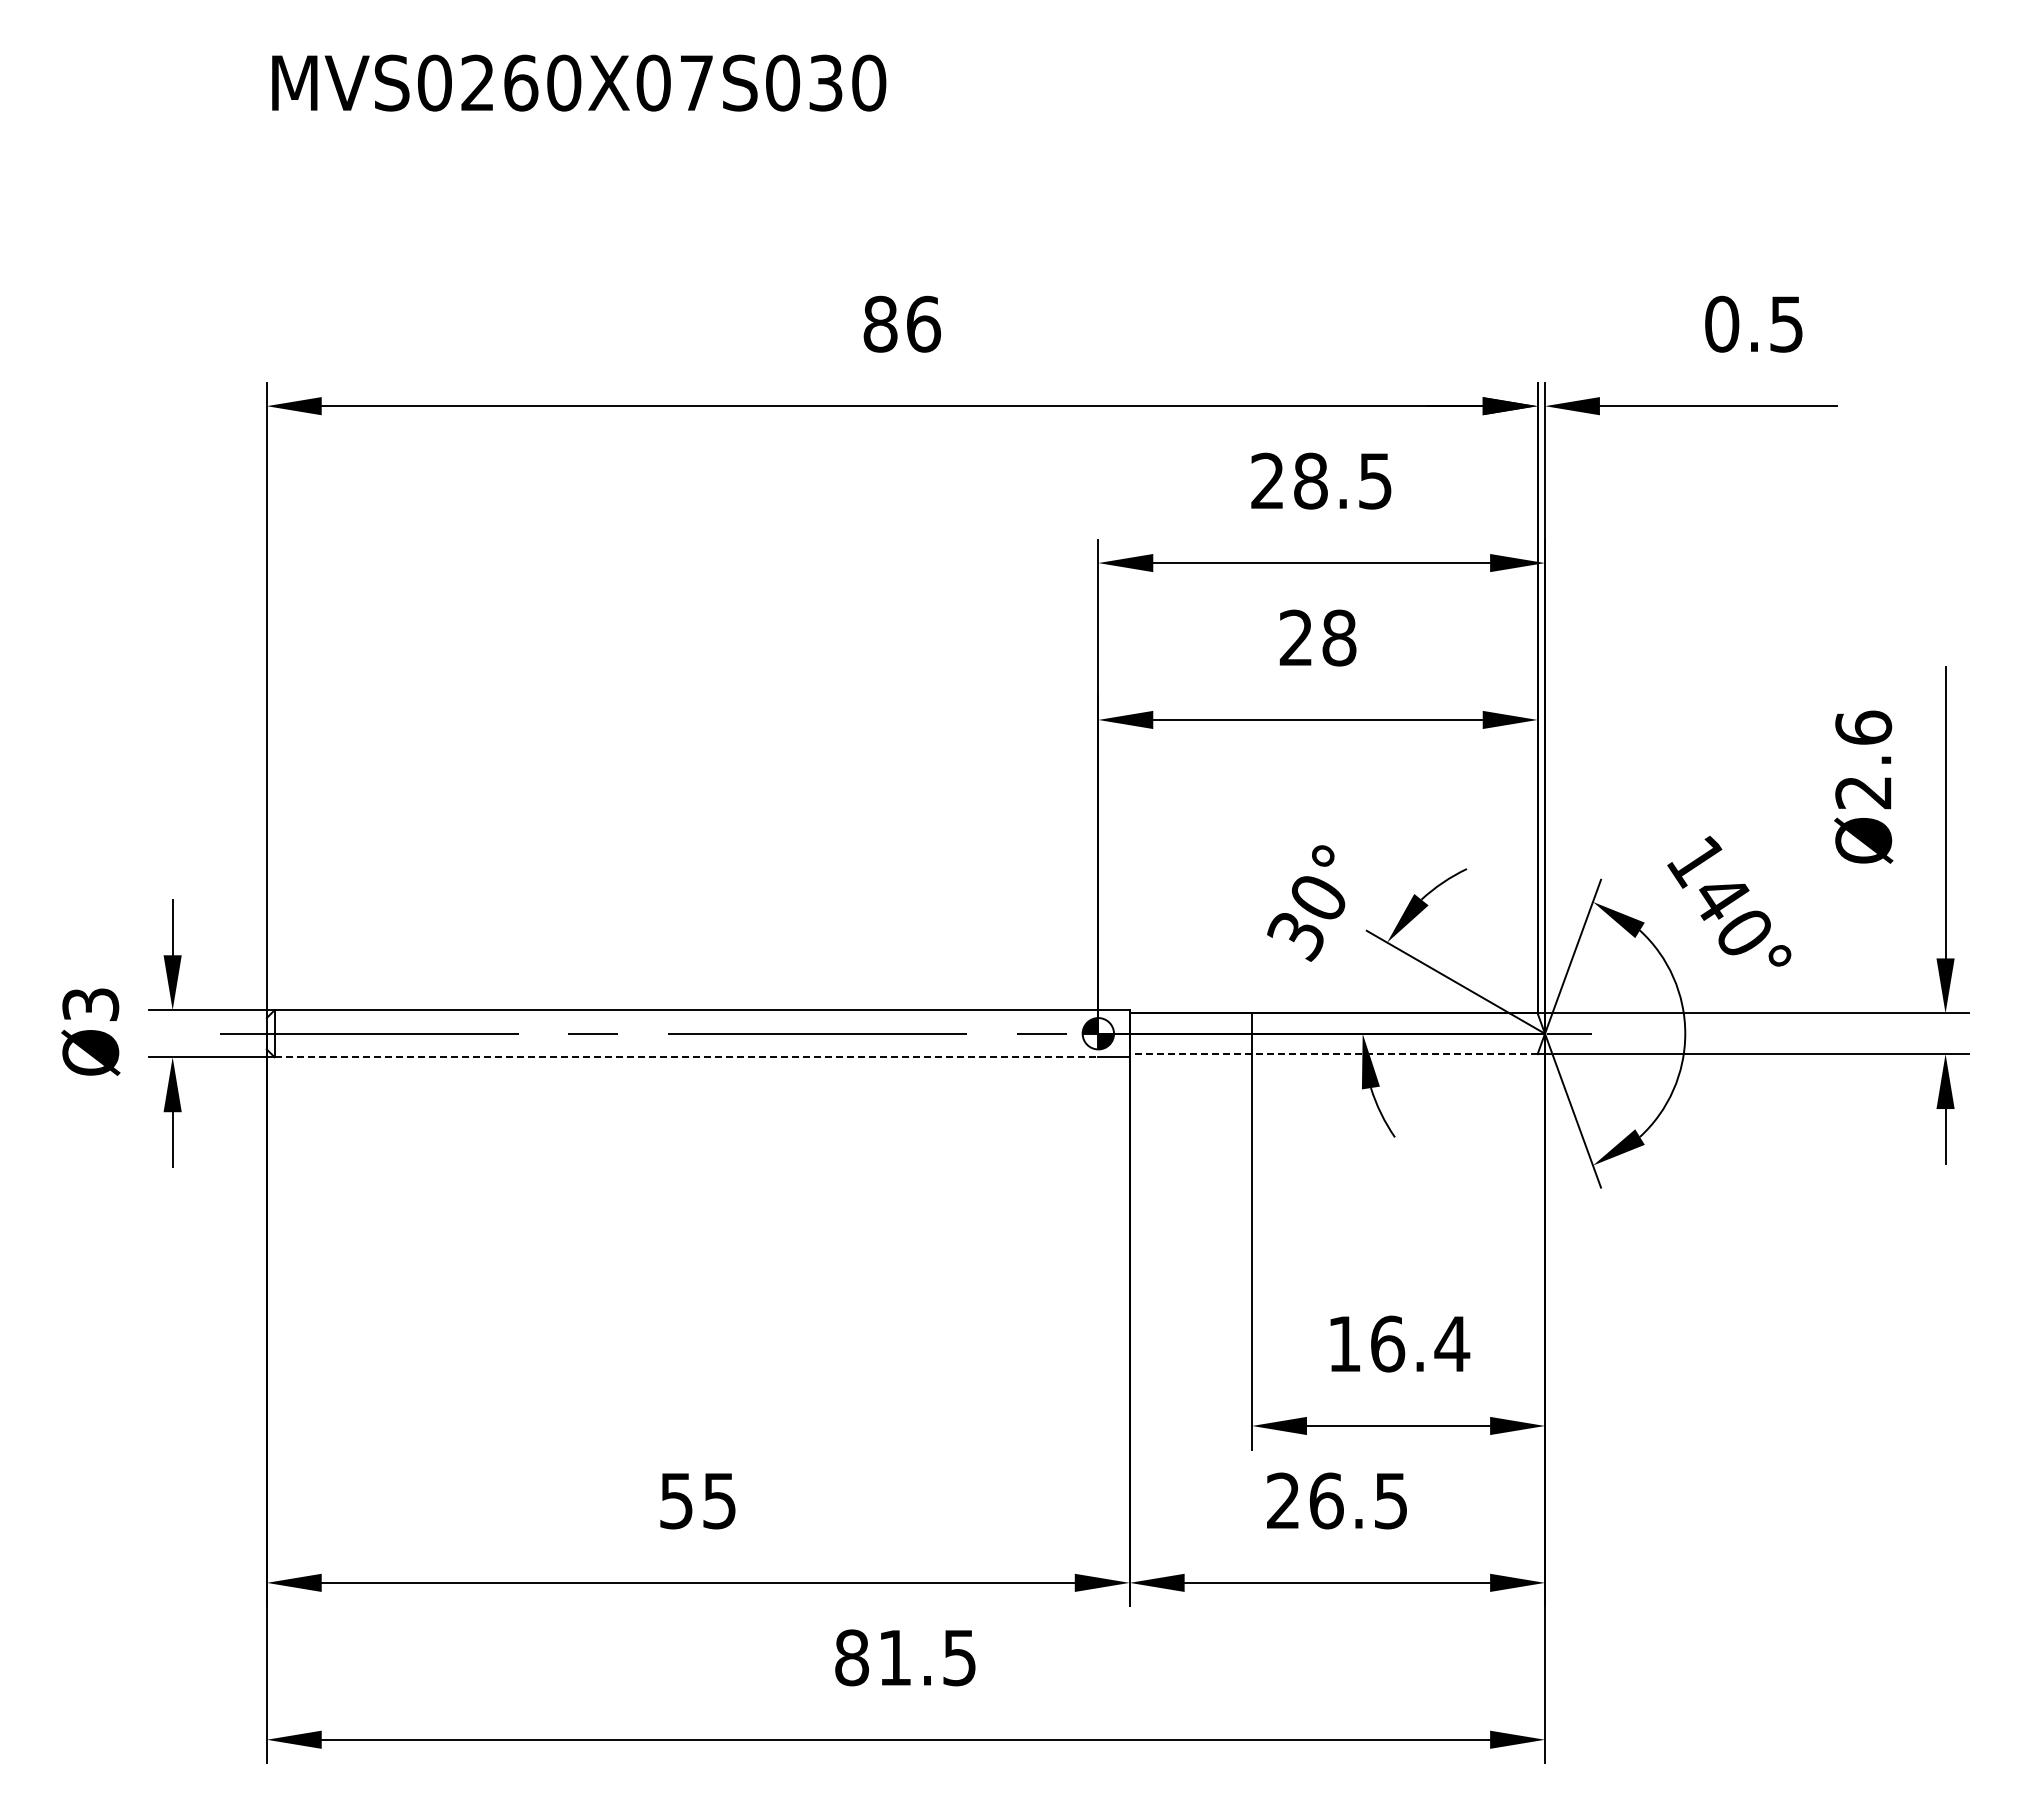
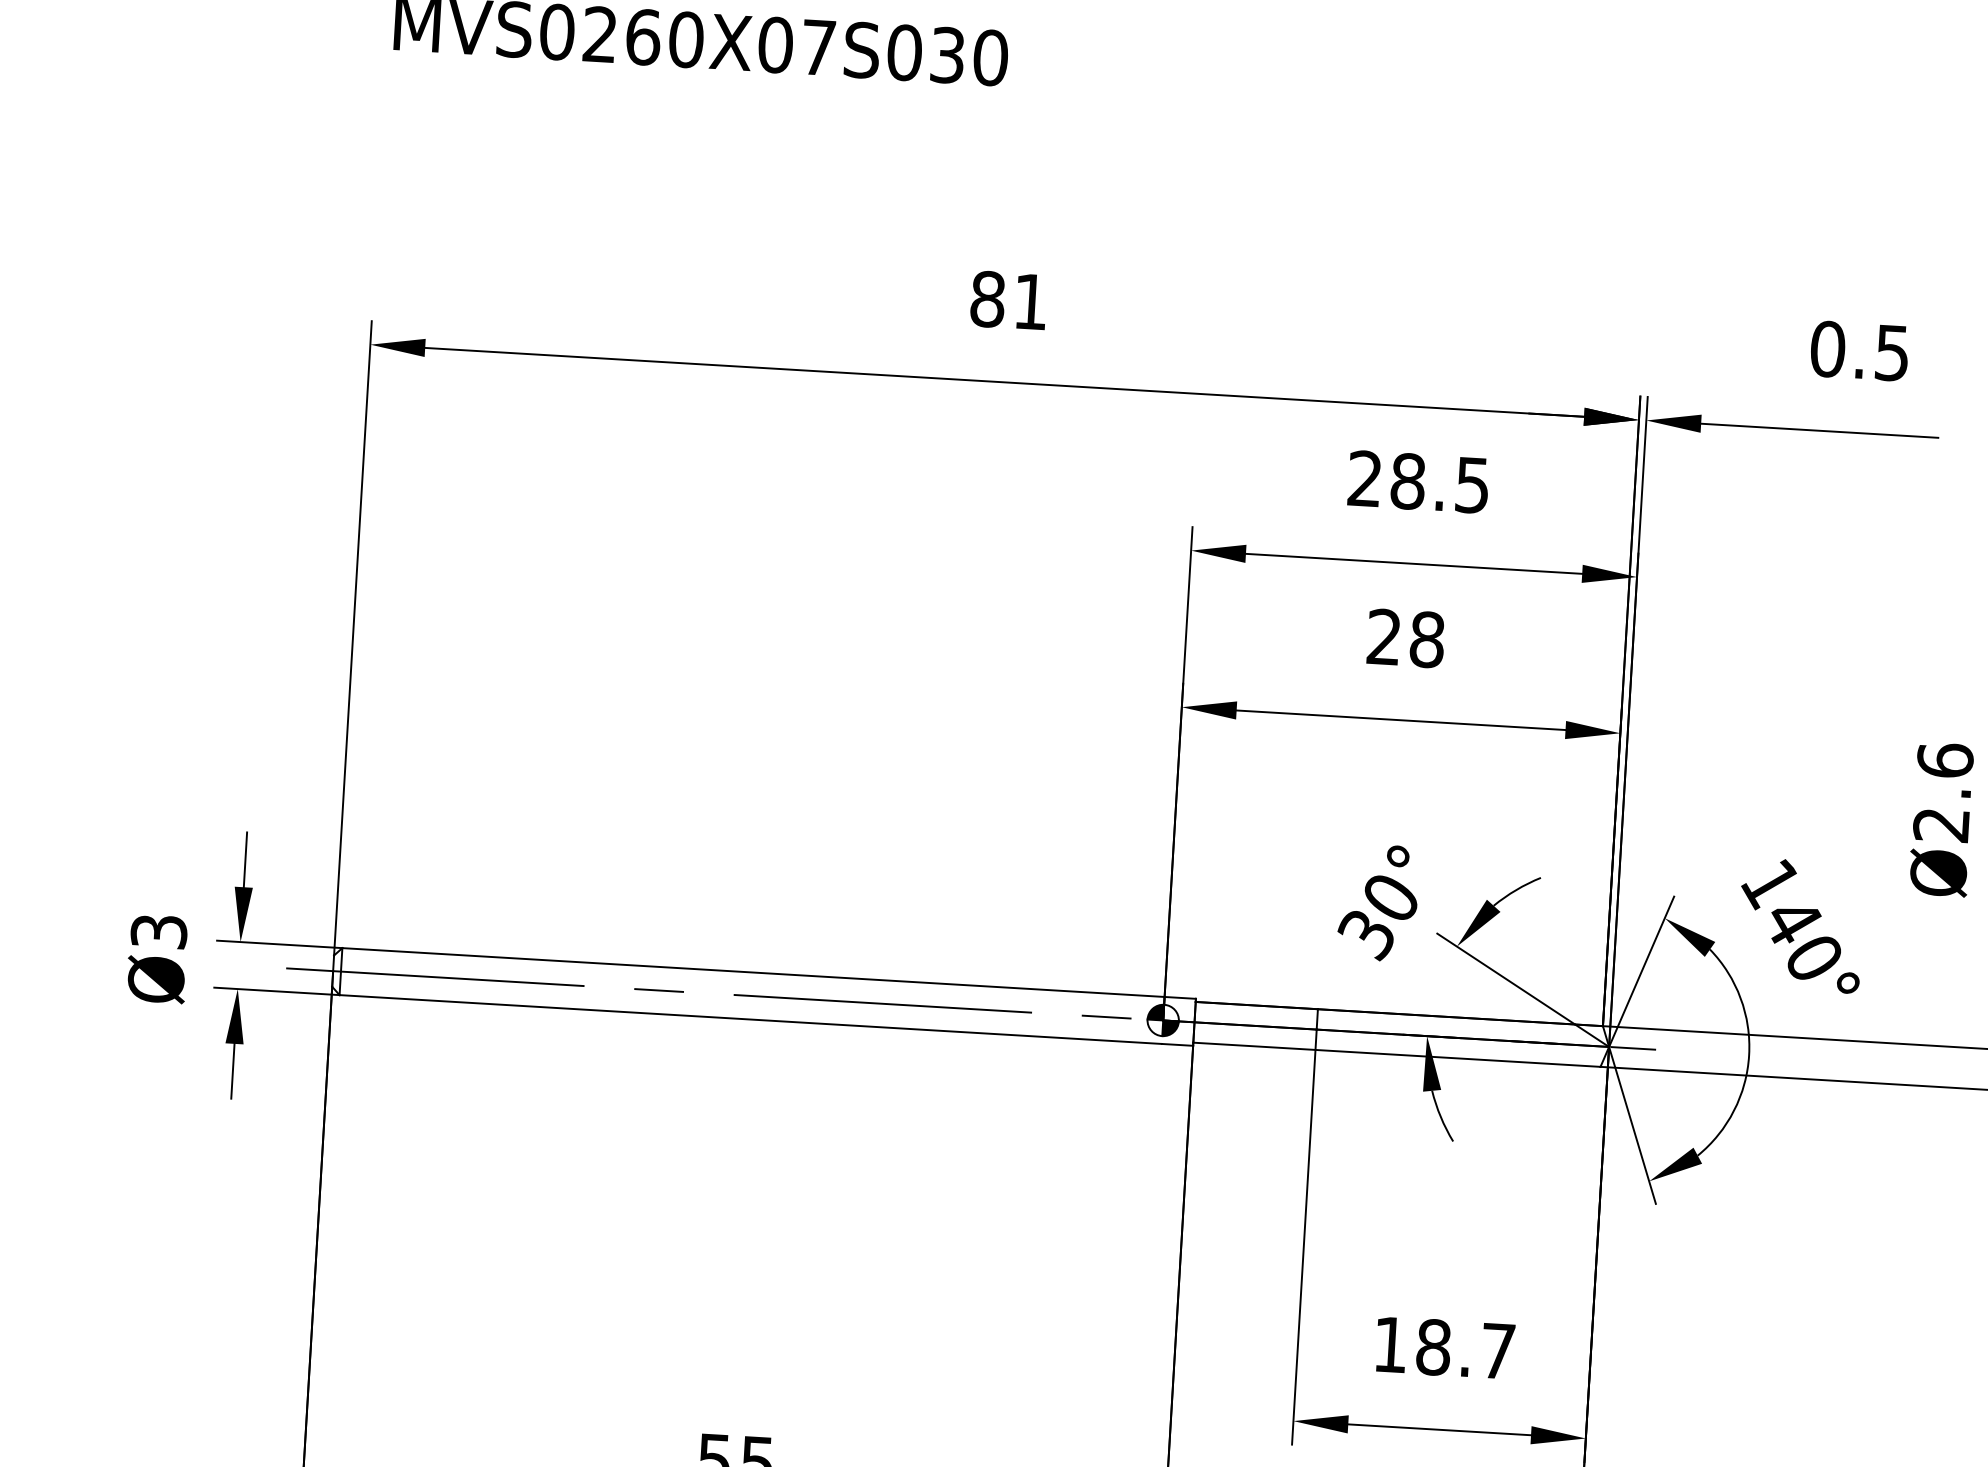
text: (924, 323) -> (1031, 301), 86 -> 81
line: (1333, 1054) -> (1396, 1055), dashed -> solid
line: (686, 1057) -> (750, 1019), dashed -> solid
text: (1420, 1343) -> (1466, 1348), 16.4 -> 18.7

